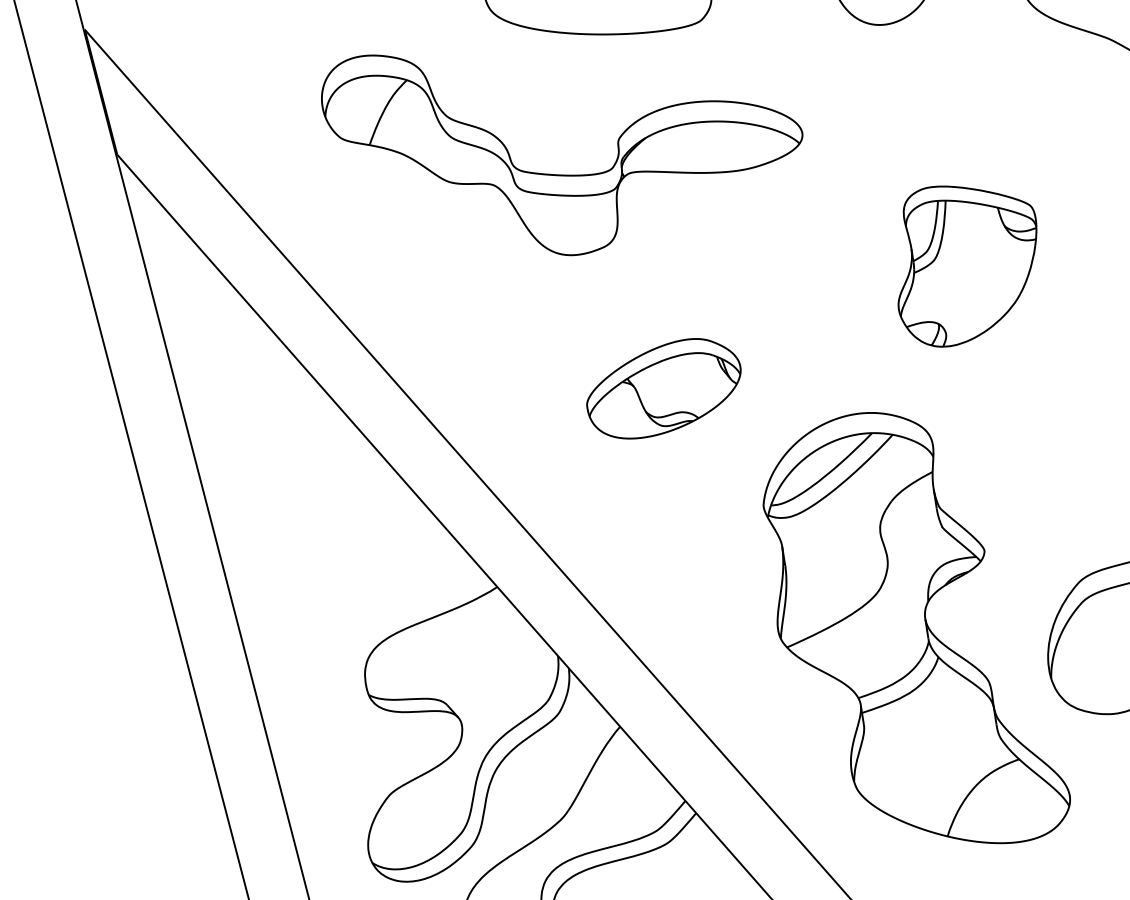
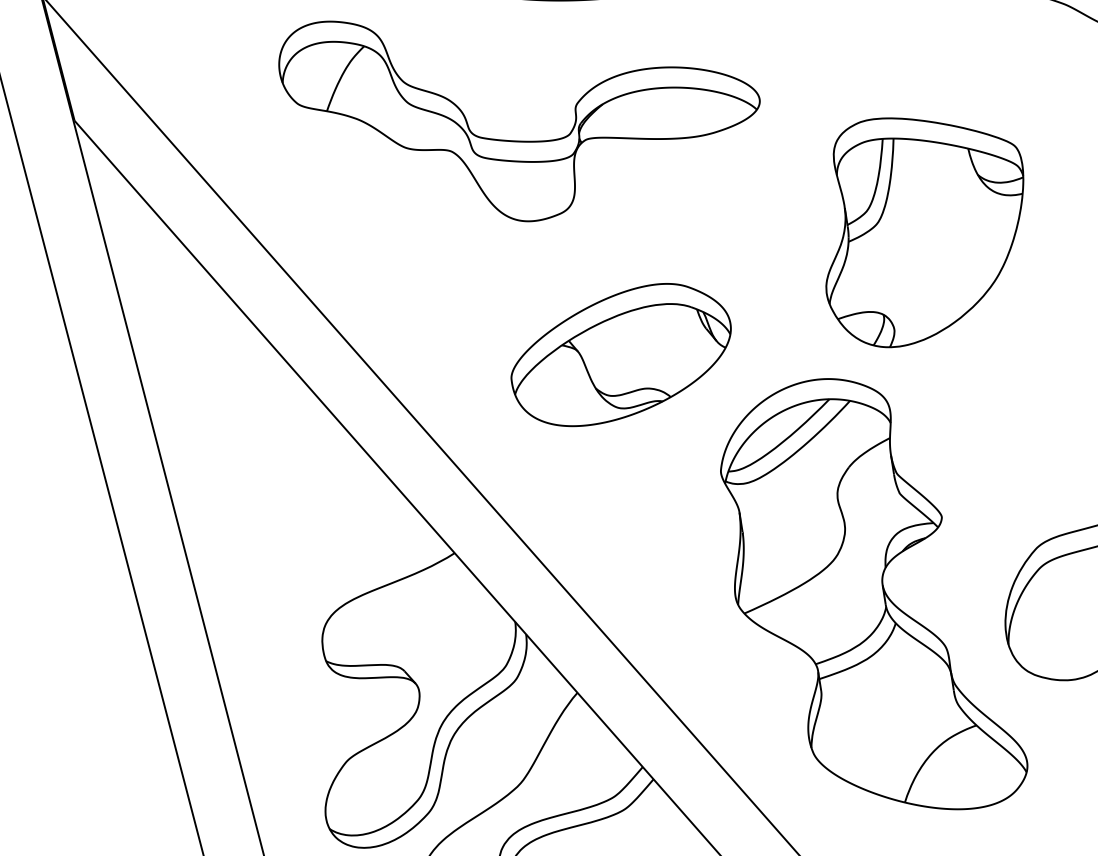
part: (967, 266) -> (924, 232), size x1.43
part: (663, 388) -> (620, 354), size x1.43

